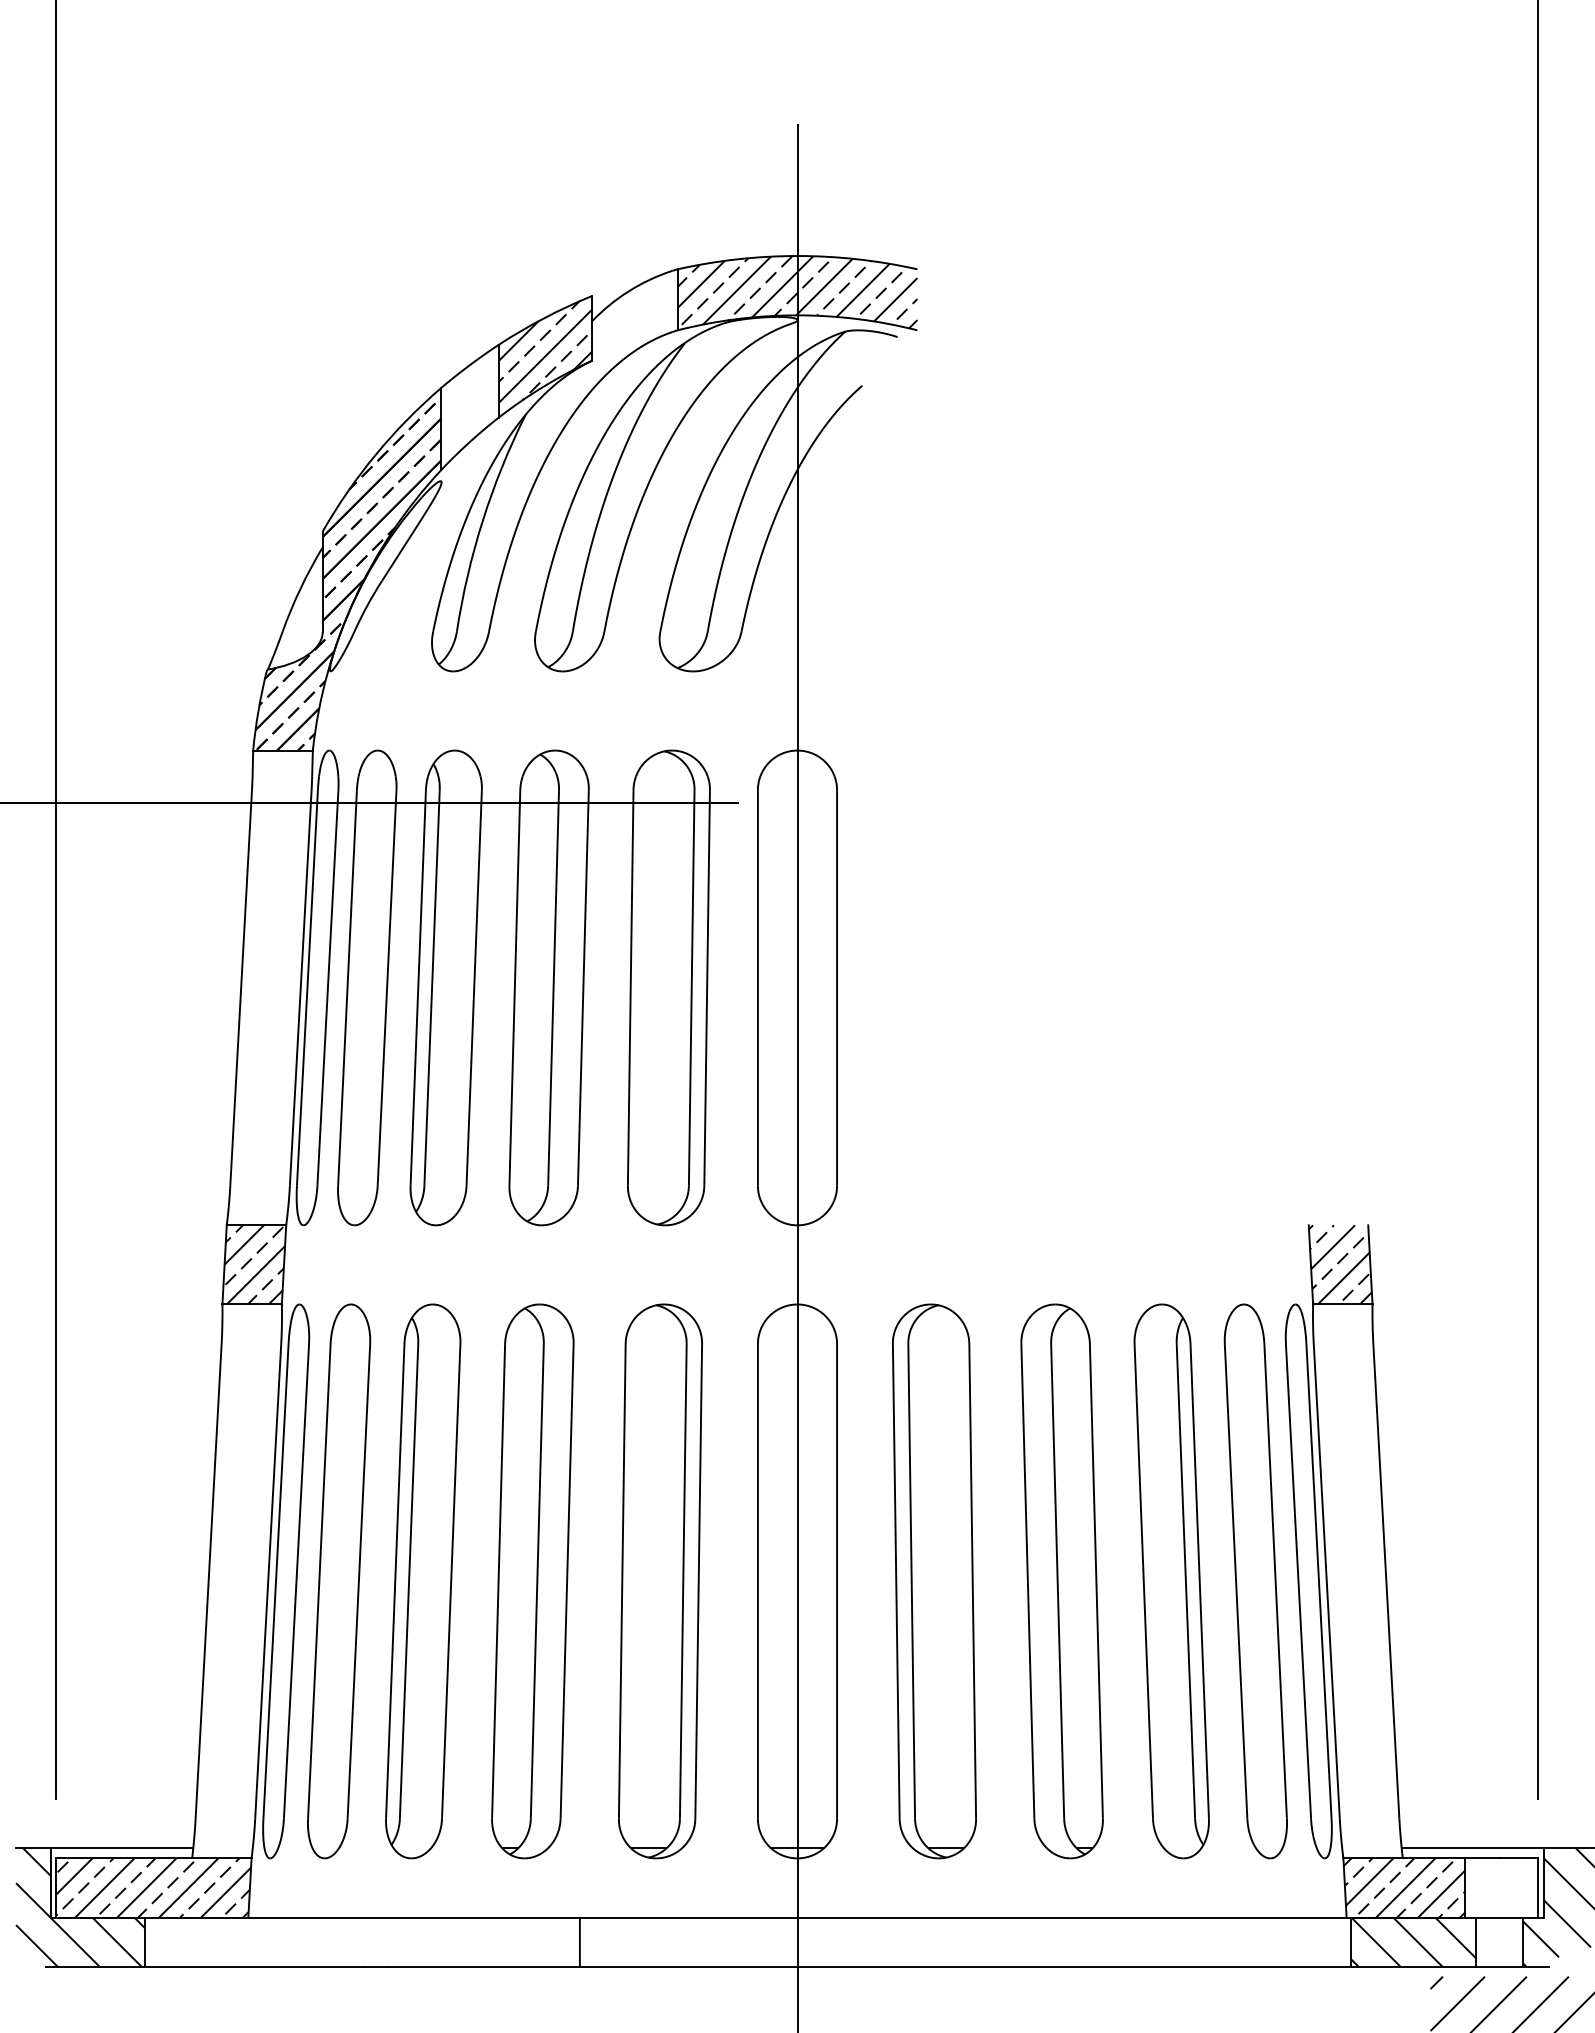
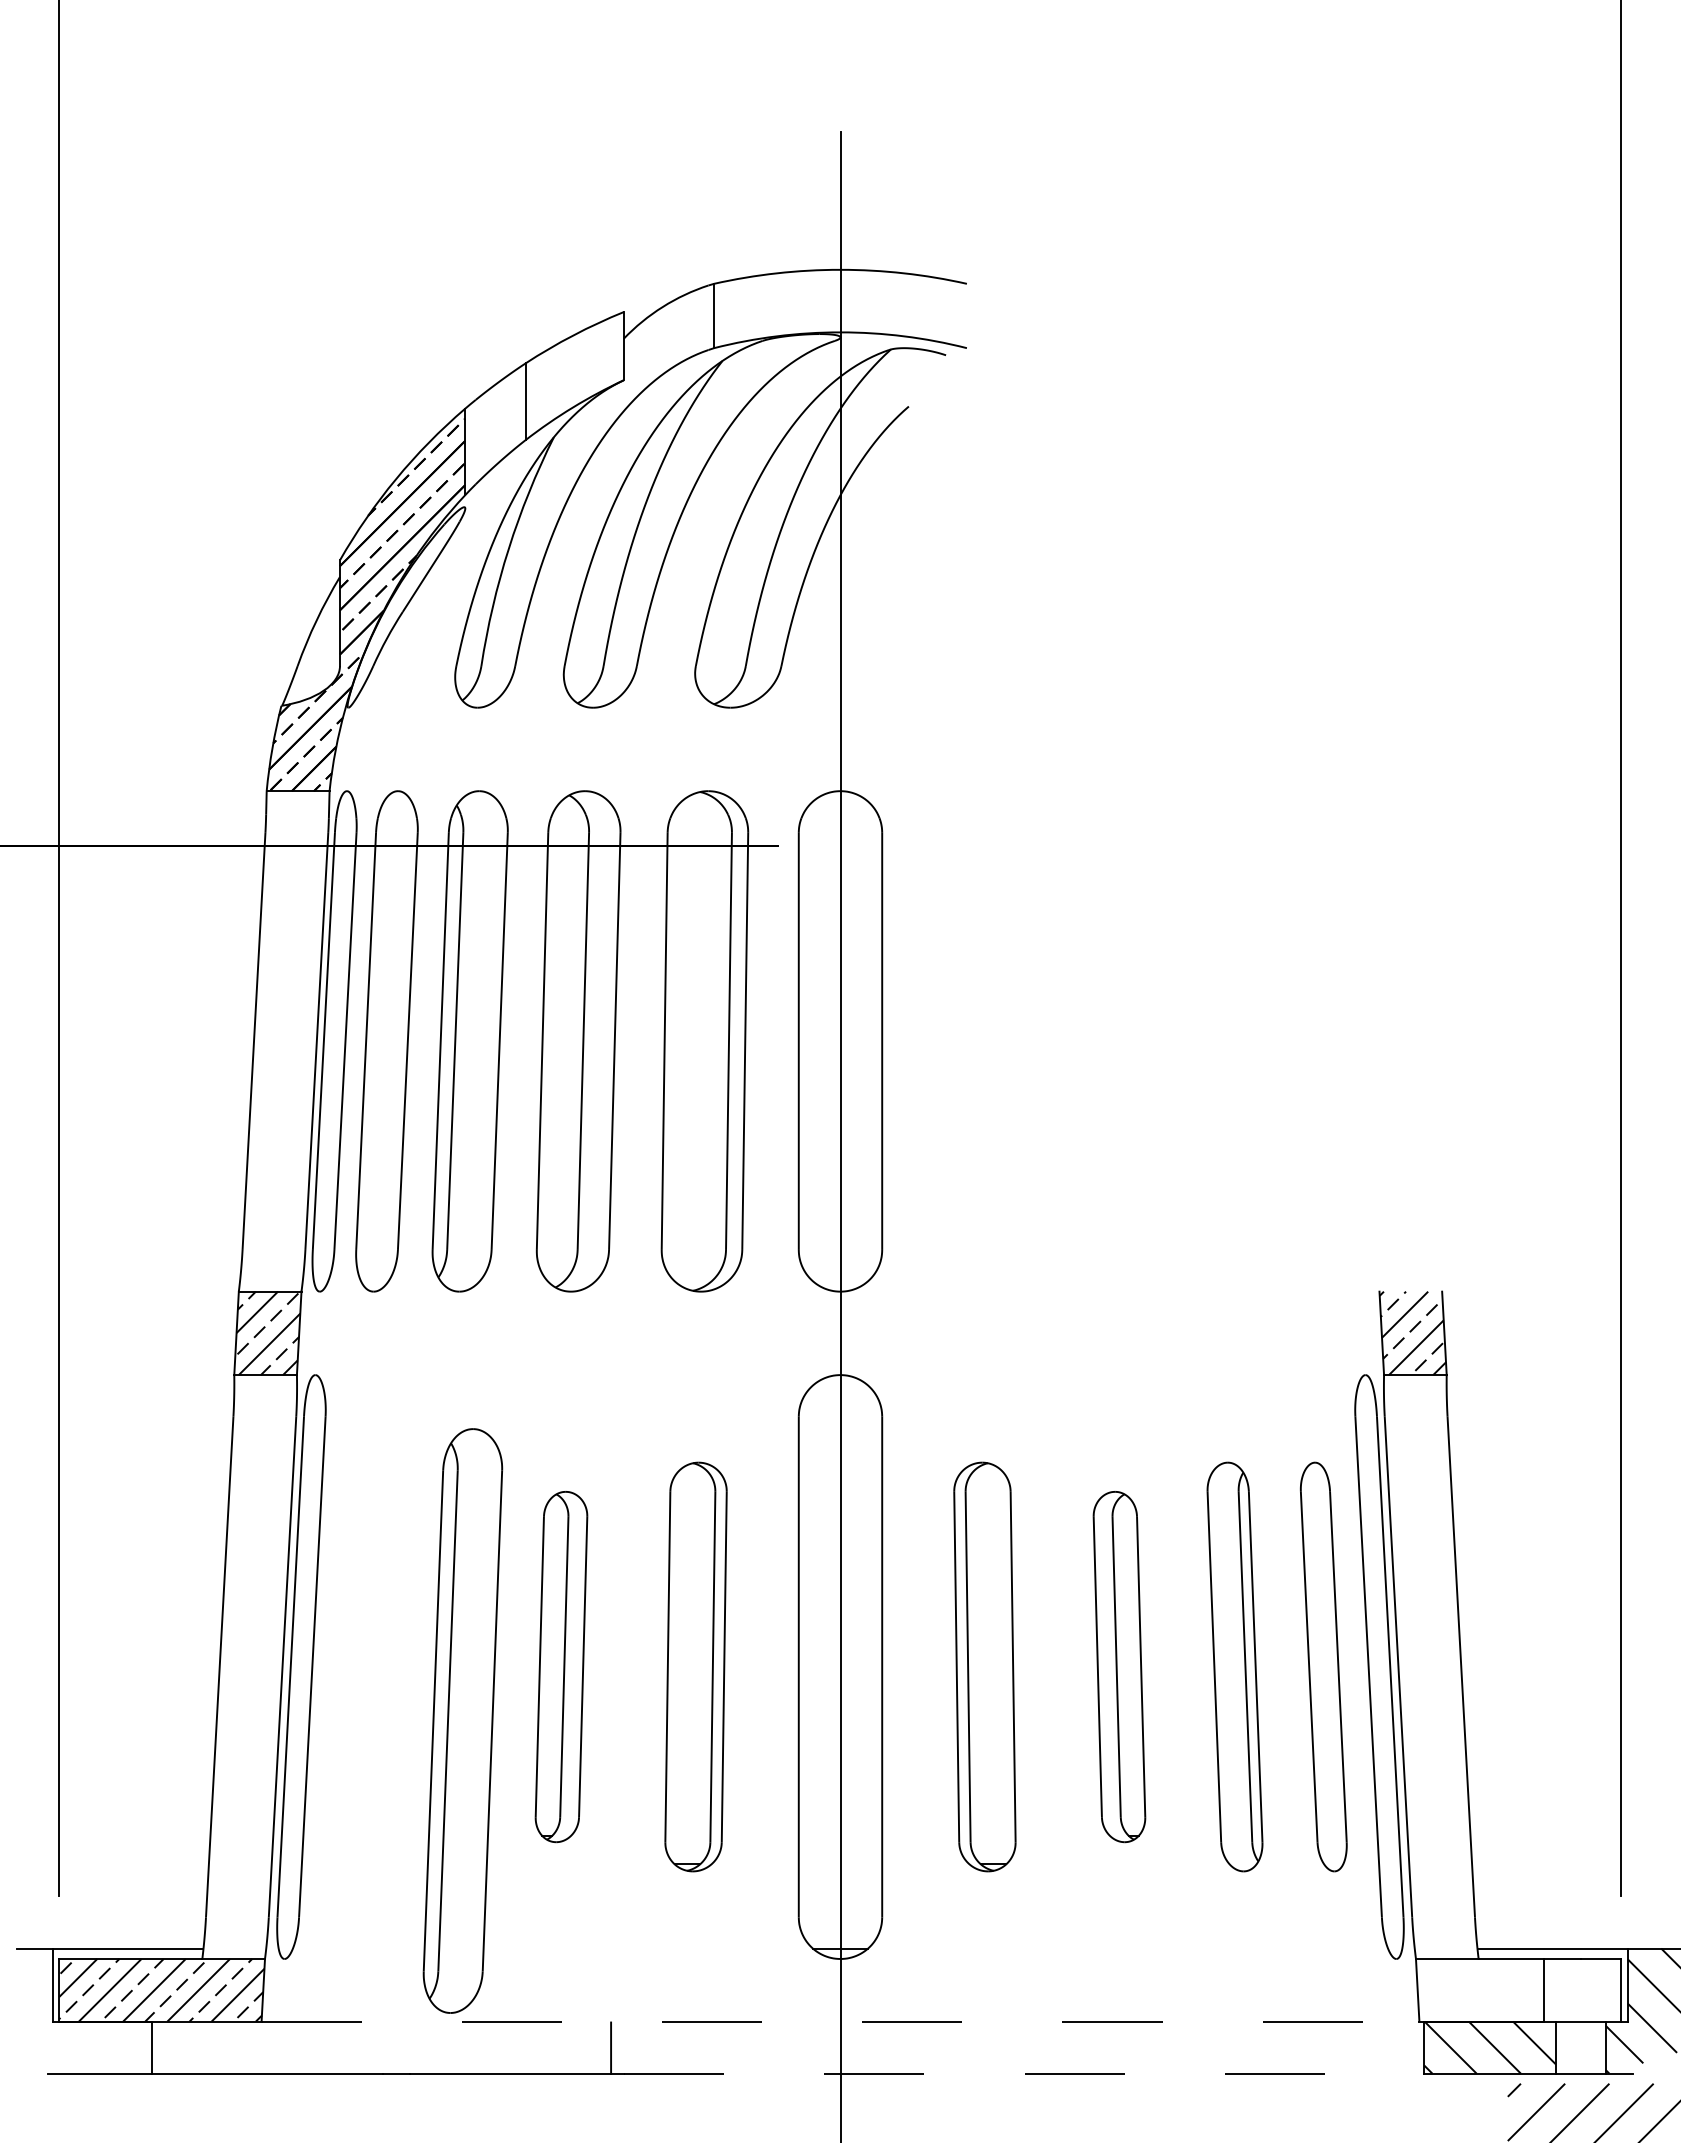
hatch: (797, 292) -> (840, 308), removed
hatch: (545, 351) -> (574, 370), removed
part: (338, 1580) -> (356, 1666), removed
part: (422, 1580) -> (462, 1720), moved
part: (532, 1580) -> (561, 1666), size x0.6
part: (659, 1580) -> (695, 1666), size x0.7
part: (934, 1580) -> (984, 1666), size x0.7
part: (1062, 1580) -> (1119, 1666), size x0.6
part: (1171, 1580) -> (1234, 1666), size x0.7
part: (1255, 1580) -> (1323, 1666), size x0.7
hatch: (1404, 1887) -> (1480, 1989), removed
hatch: (80, 1907) -> (84, 2010), removed
line: (797, 1917) -> (840, 2021), solid -> dashed
line: (972, 1966) -> (1024, 2073), solid -> dashed

